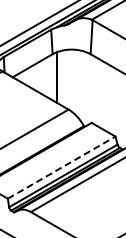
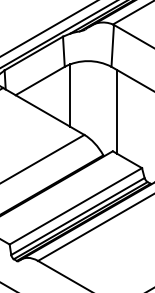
line: (95, 90) -> (117, 111), added
line: (62, 167) -> (76, 206), dashed -> solid

